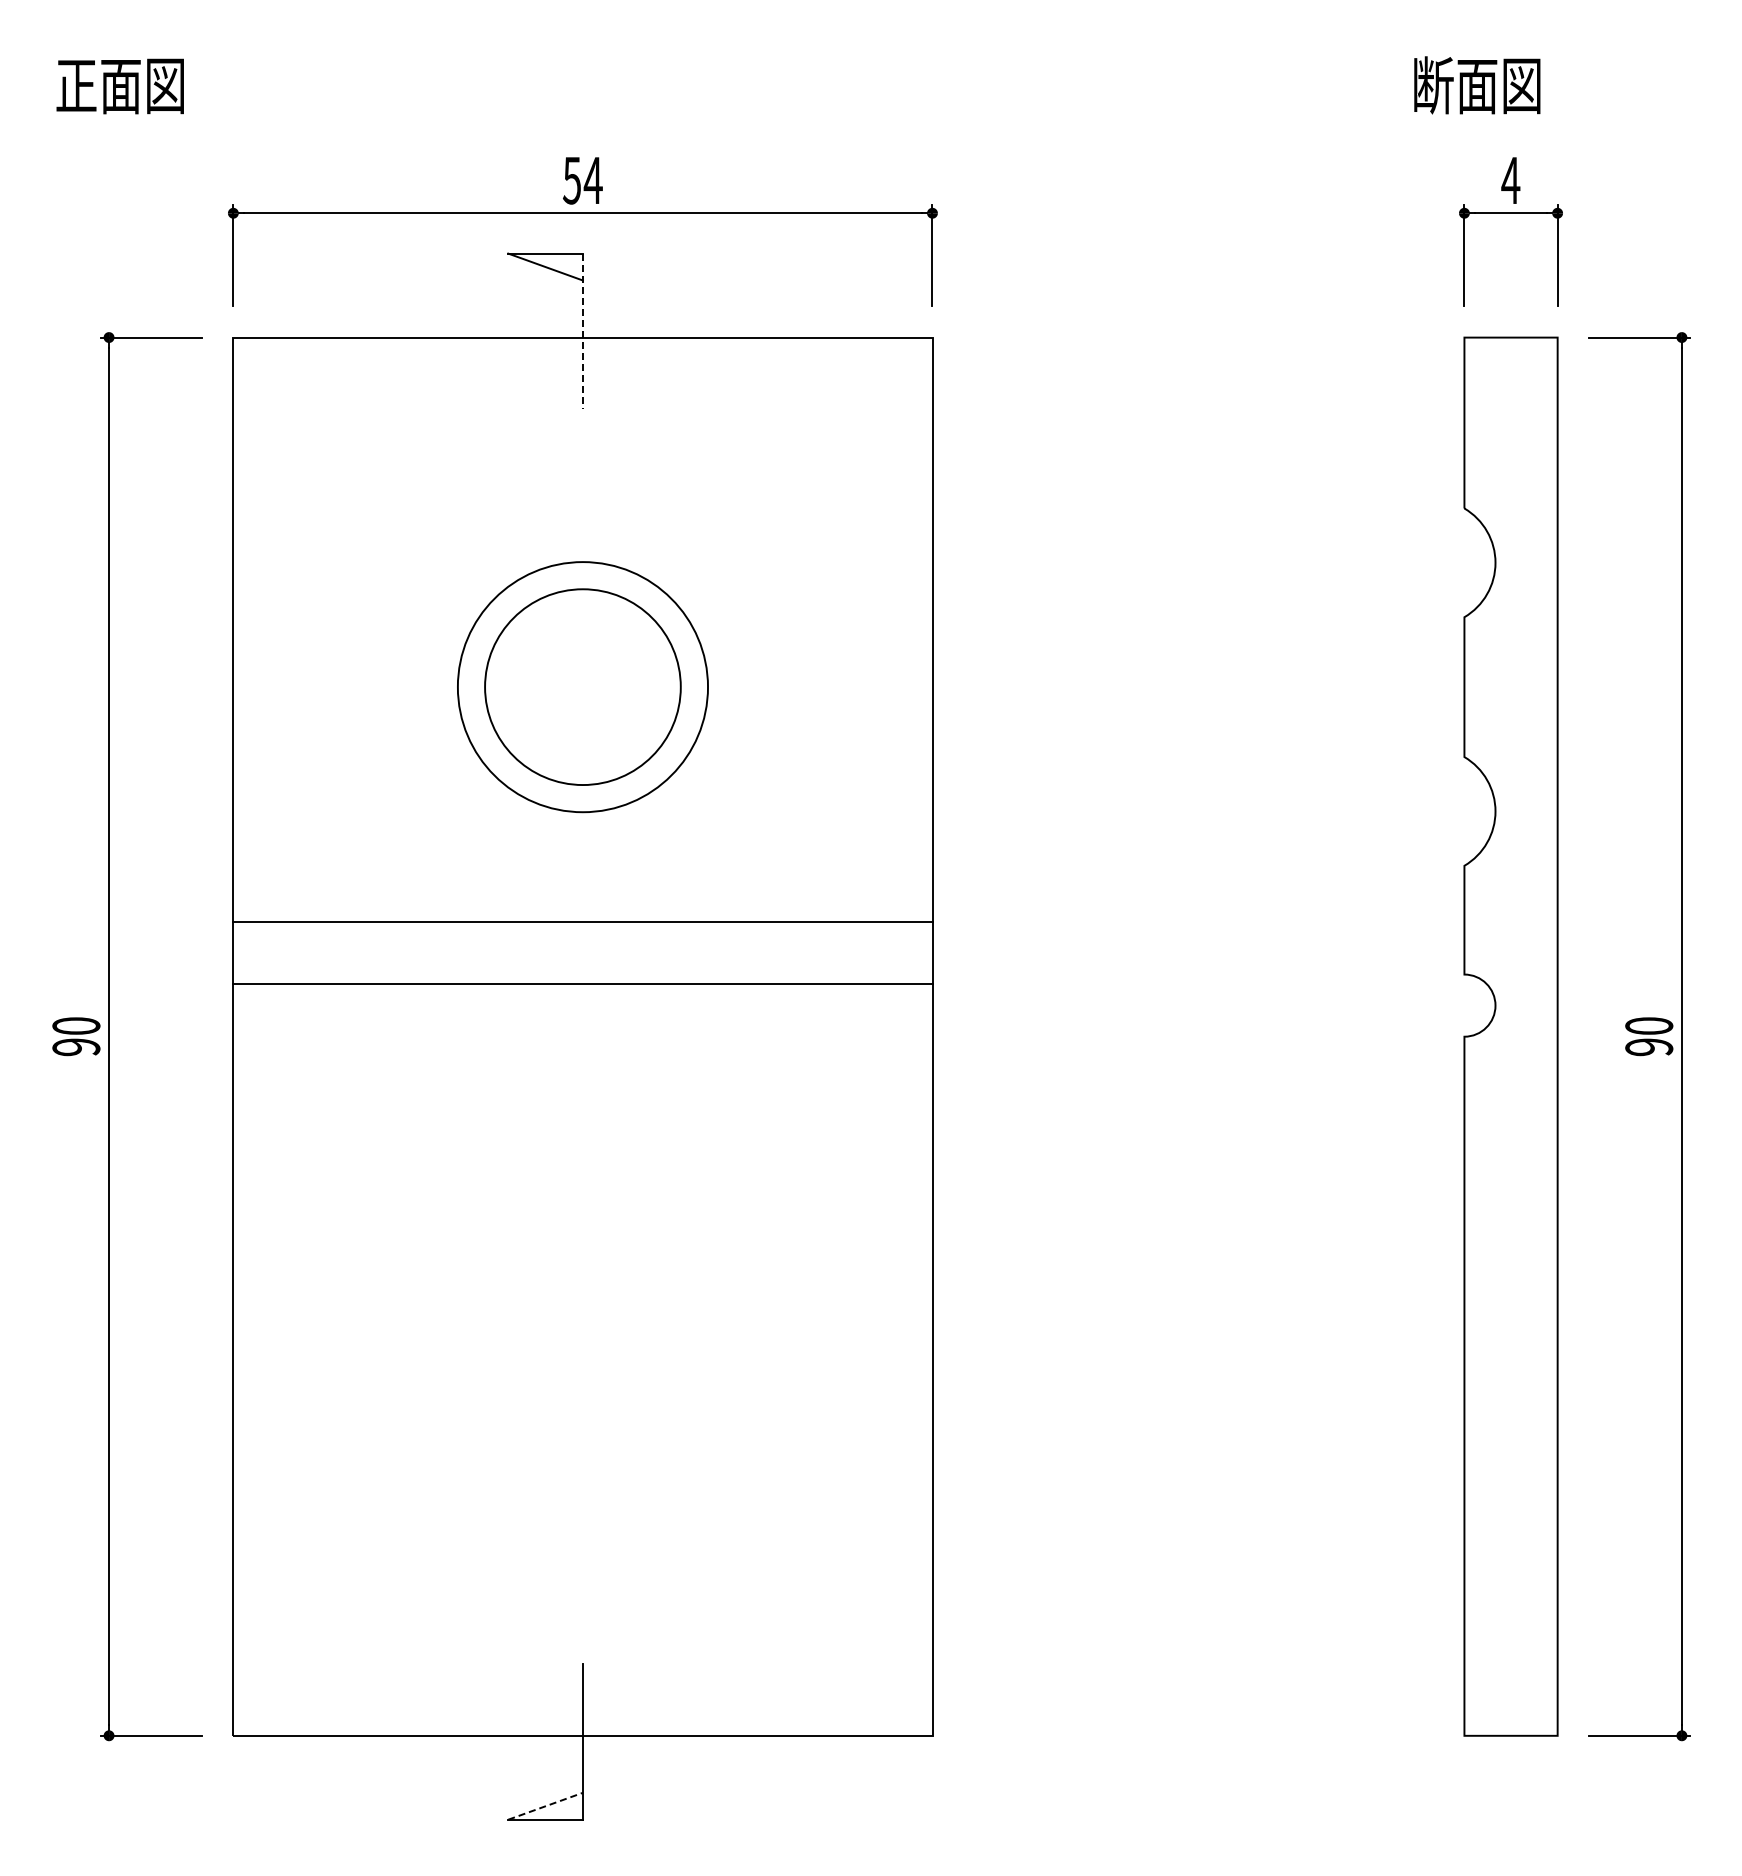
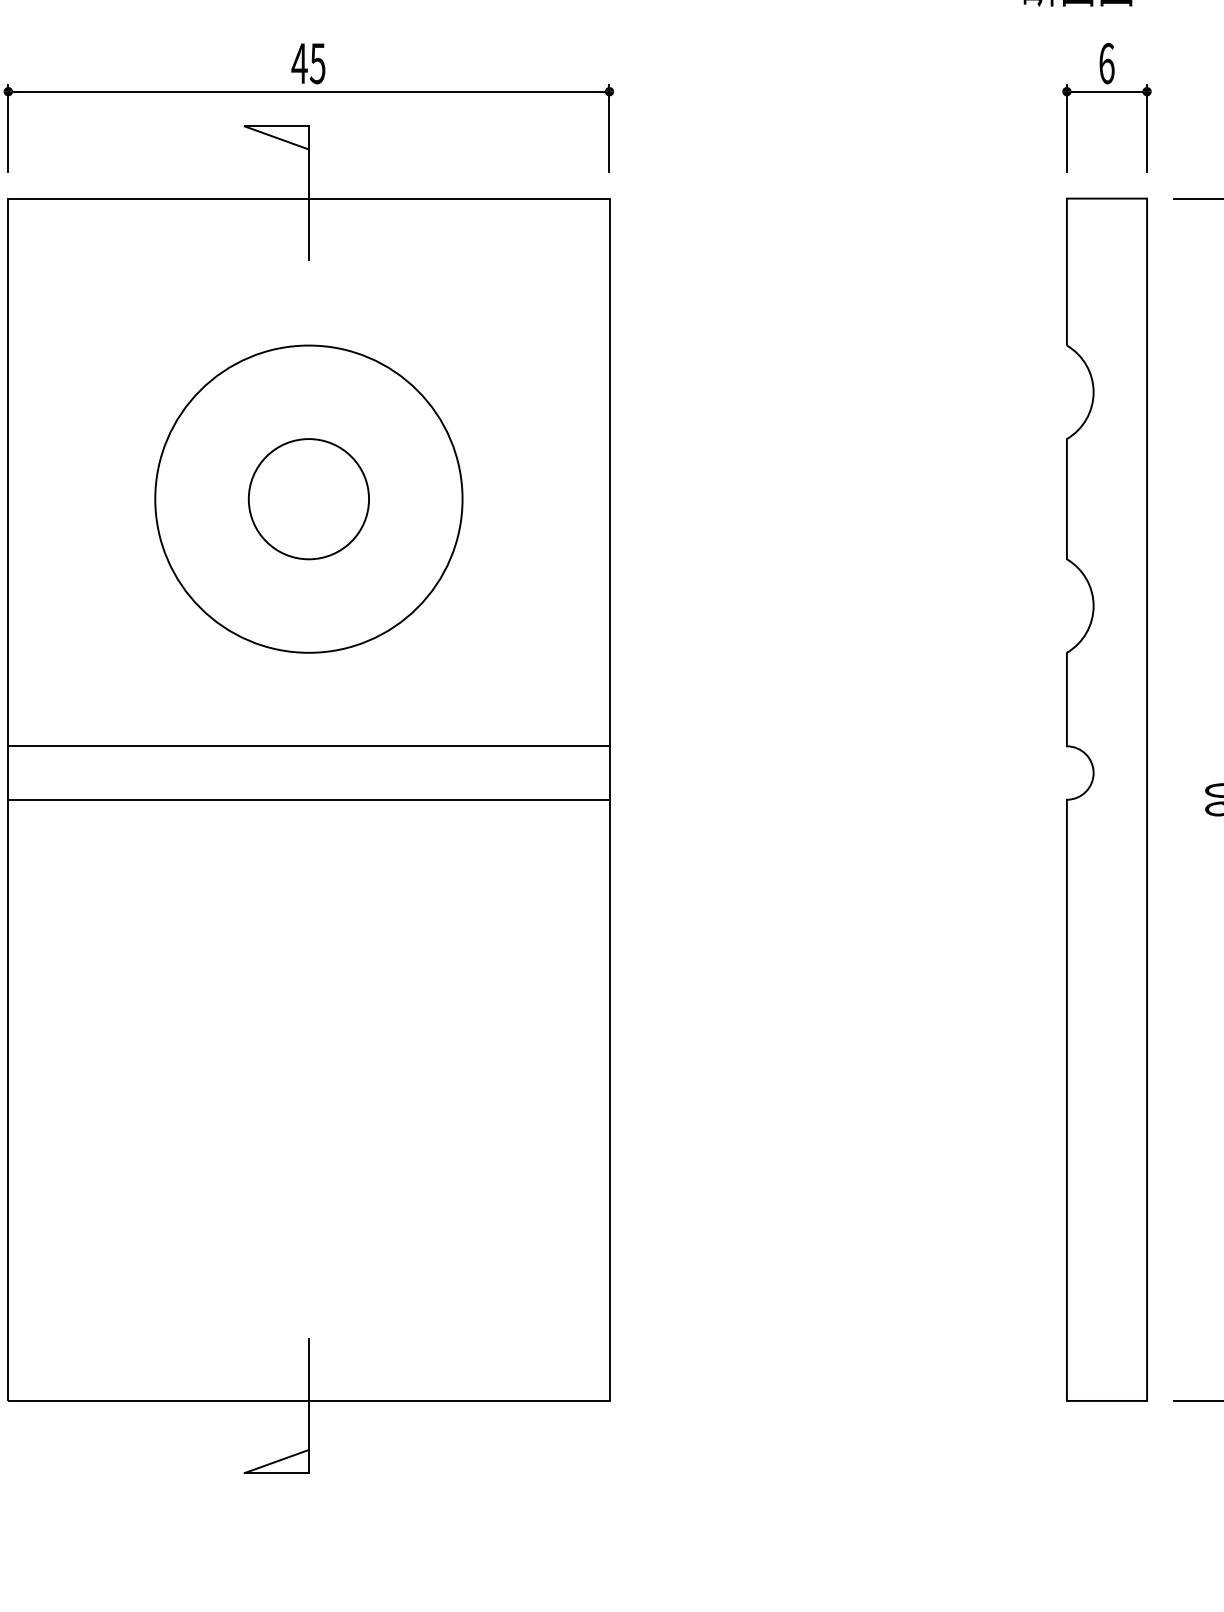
text: (582, 180) -> (308, 63), 54 -> 45
text: (1510, 180) -> (1106, 63), 4 -> 6
line: (582, 331) -> (308, 193), dashed -> solid
circle: (582, 686) -> (308, 498), size x1.43
circle: (582, 687) -> (308, 499), size x0.71
line: (582, 921) -> (308, 746), moved
line: (582, 983) -> (308, 799), moved
line: (545, 1806) -> (276, 1461), dashed -> solid

